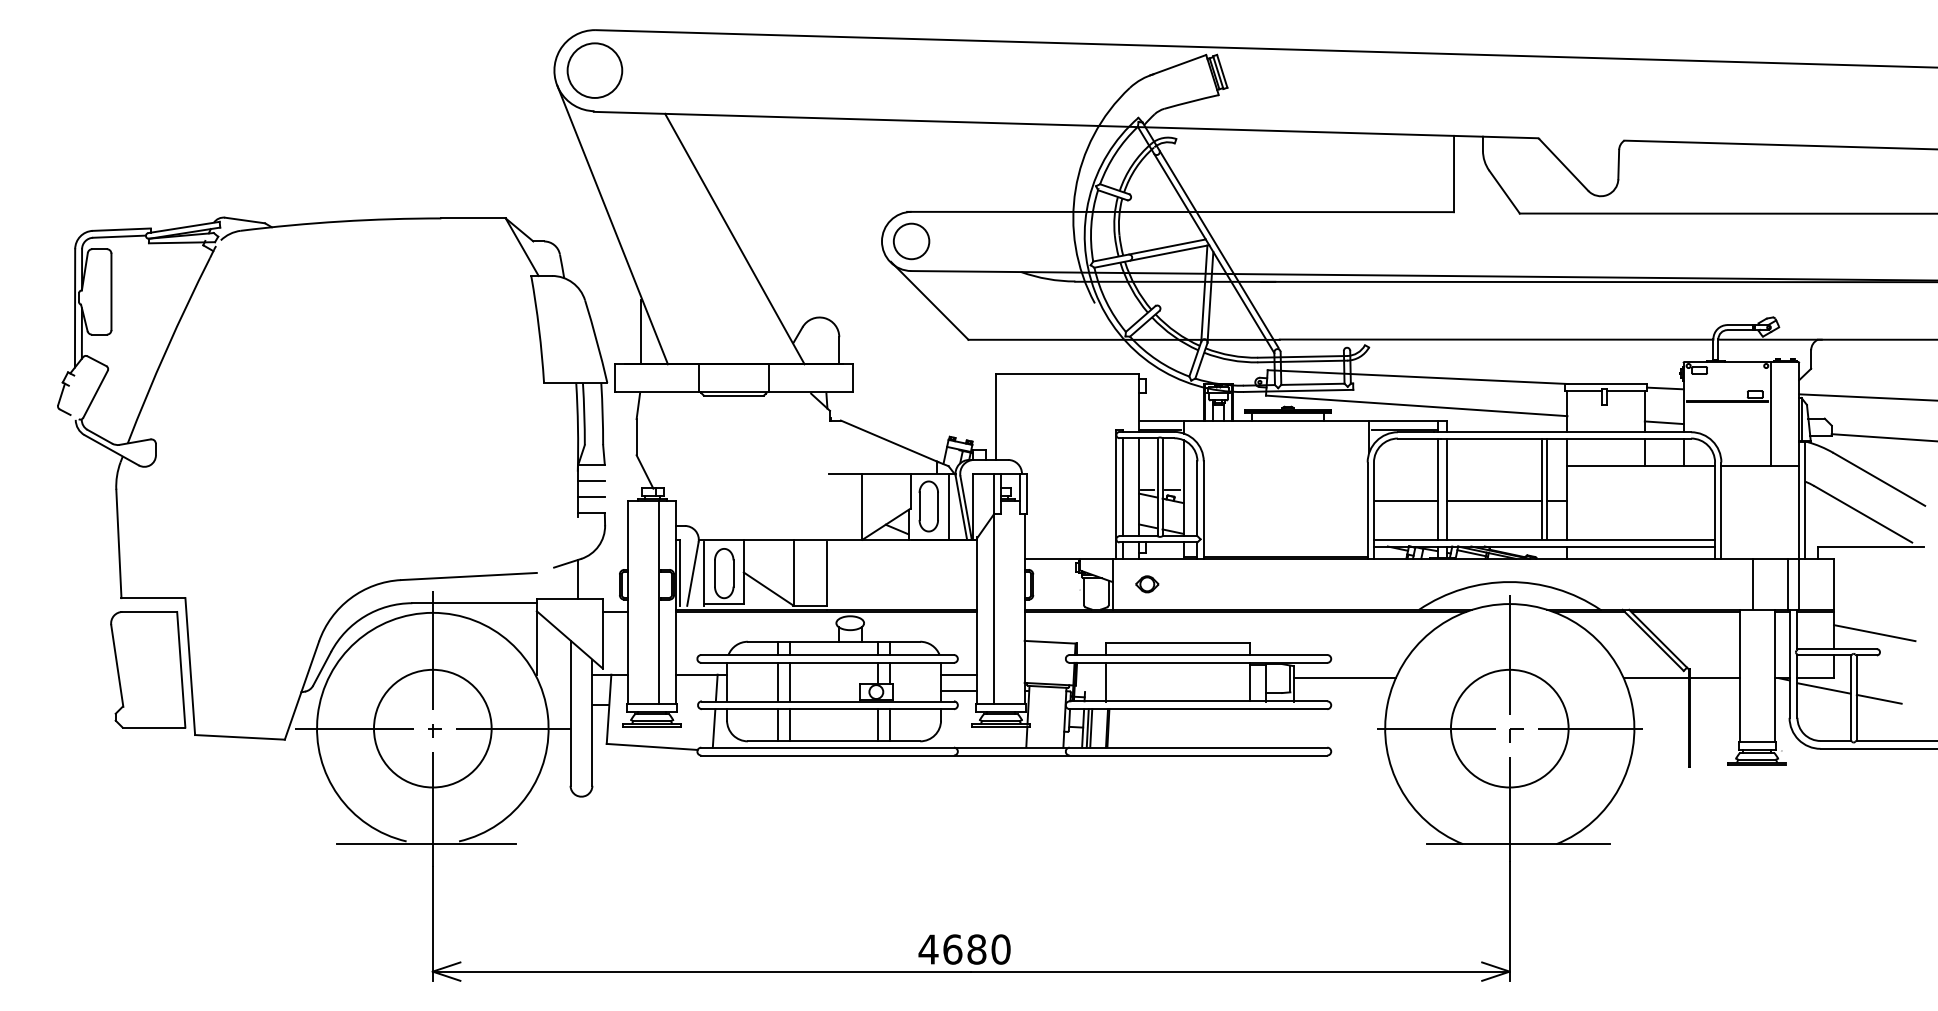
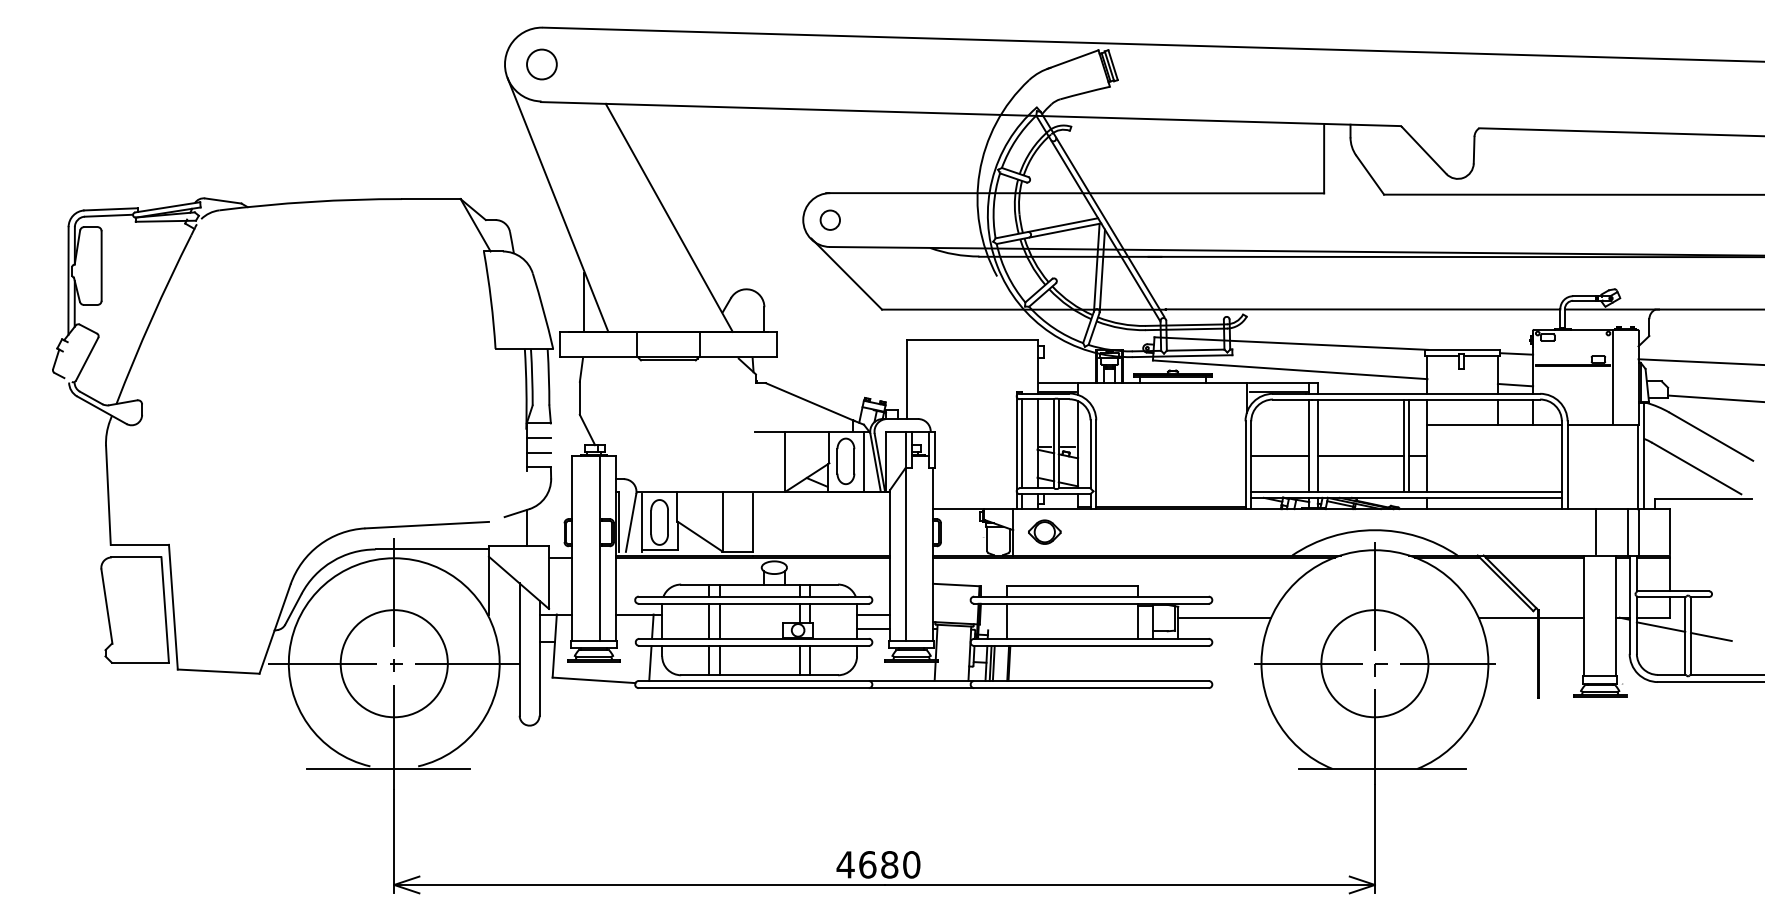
circle: (594, 70) -> (541, 64), size x0.6
circle: (911, 241) -> (830, 220), size x0.6
part: (1146, 584) -> (1044, 532), size x1.6
line: (1875, 632) -> (1707, 576), removed

